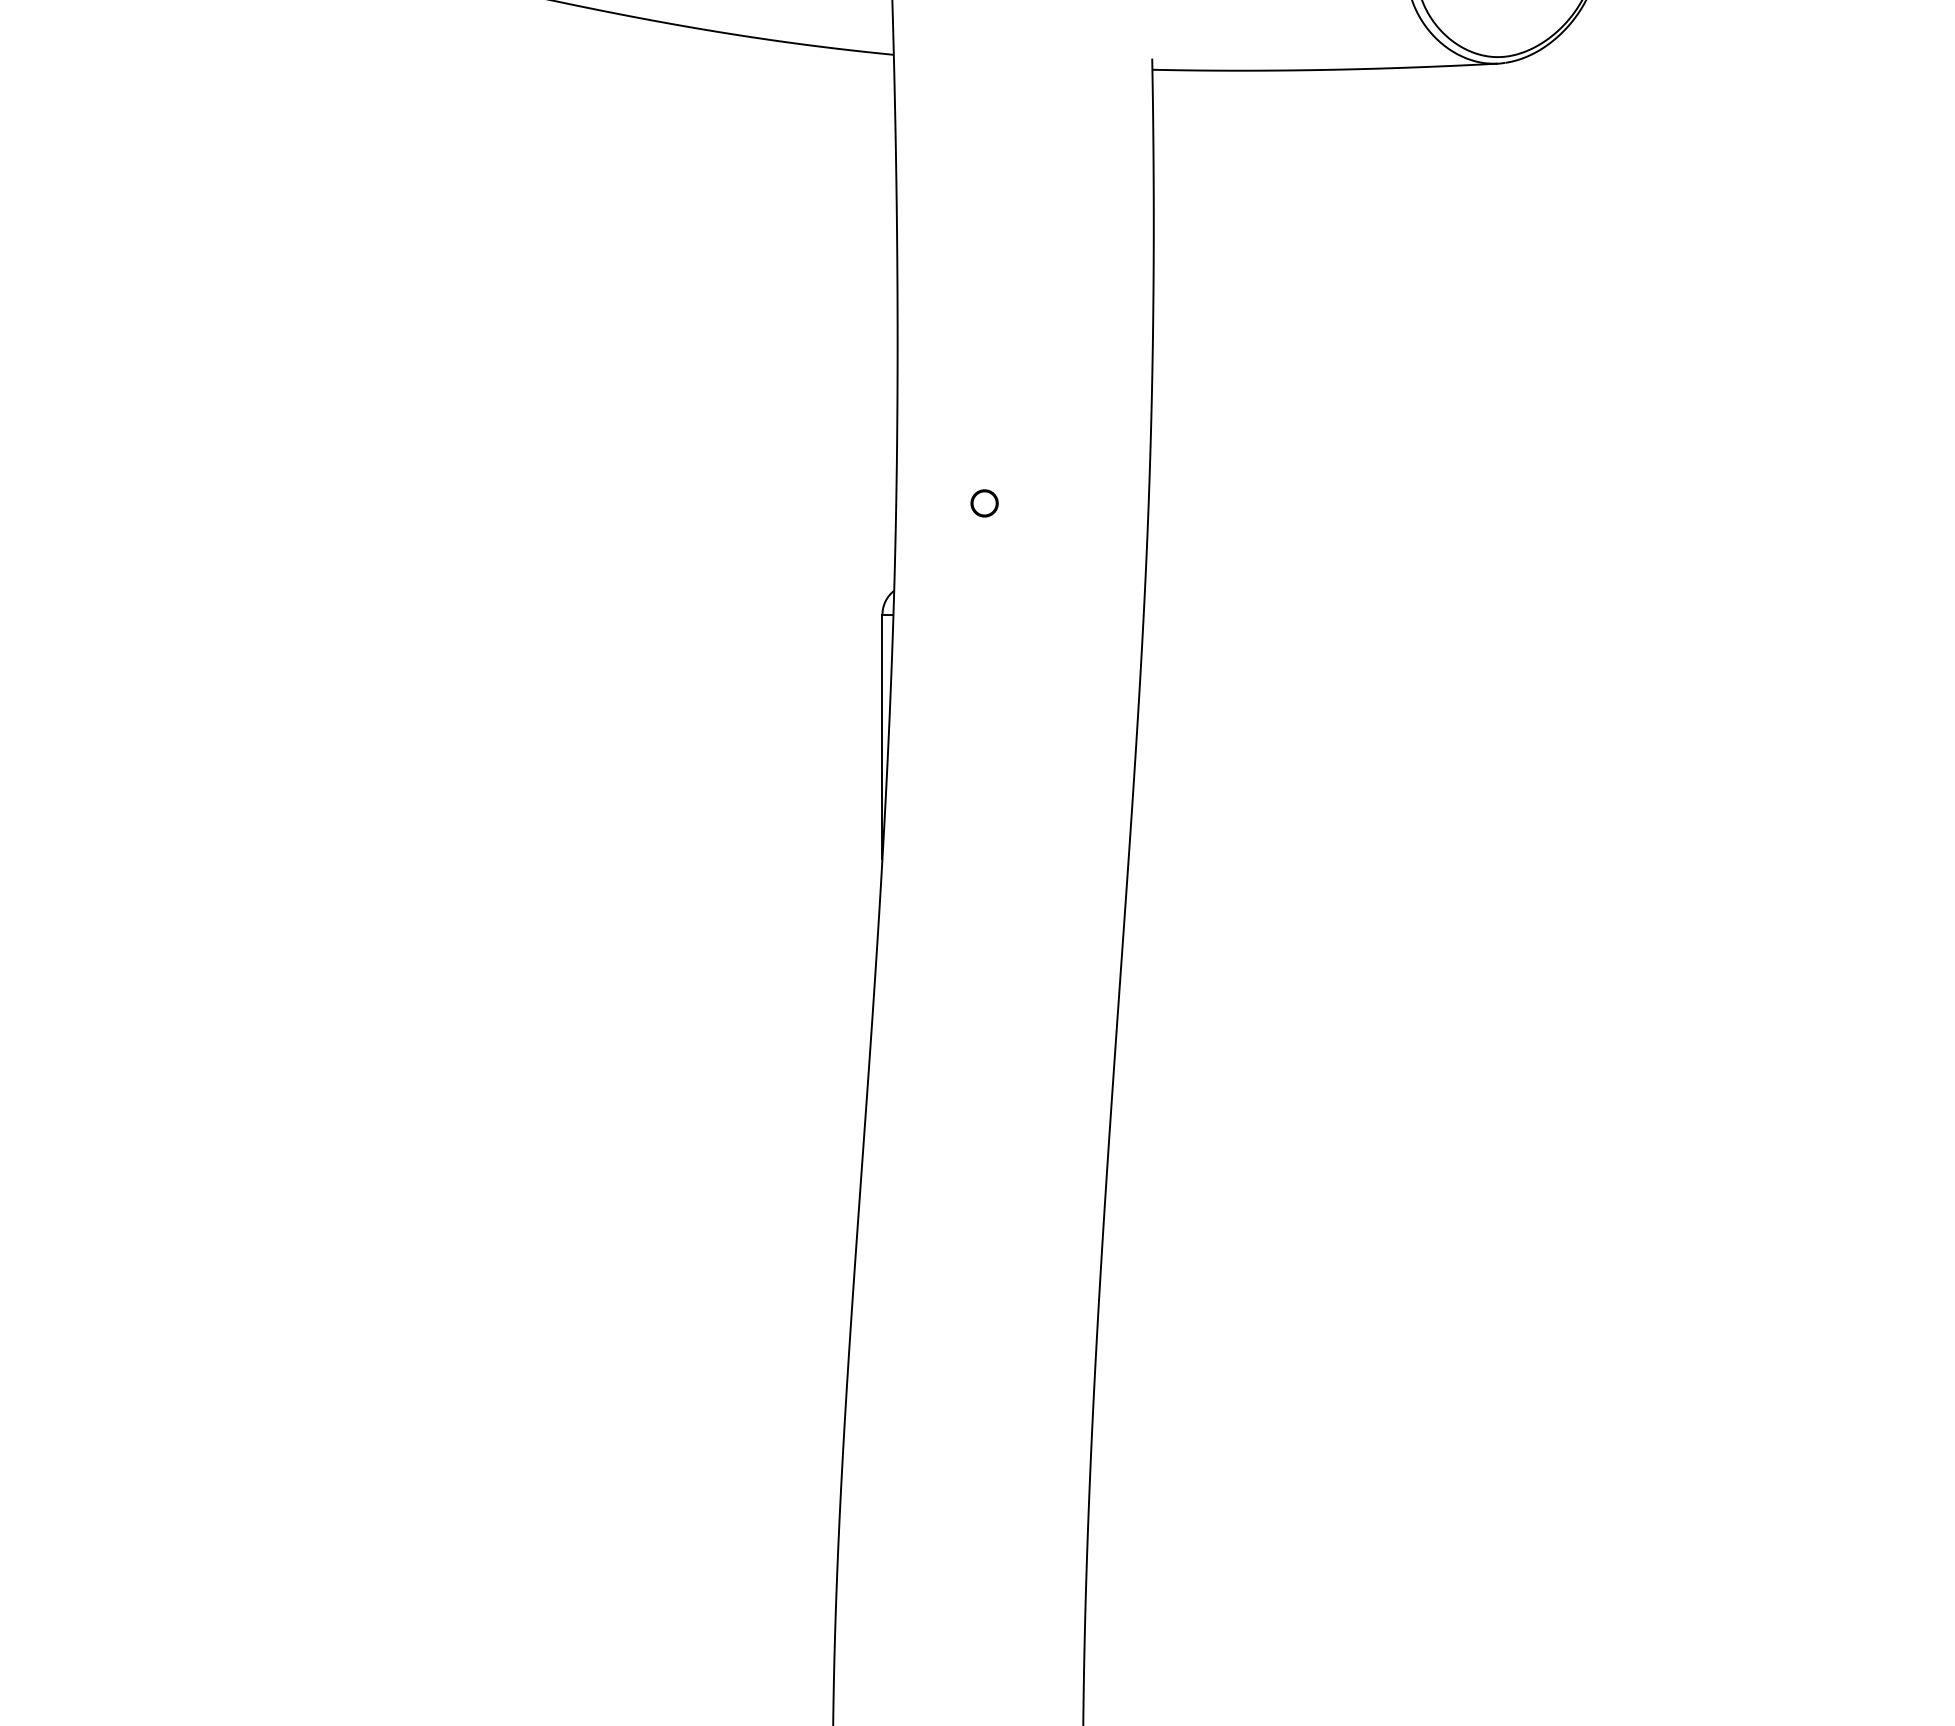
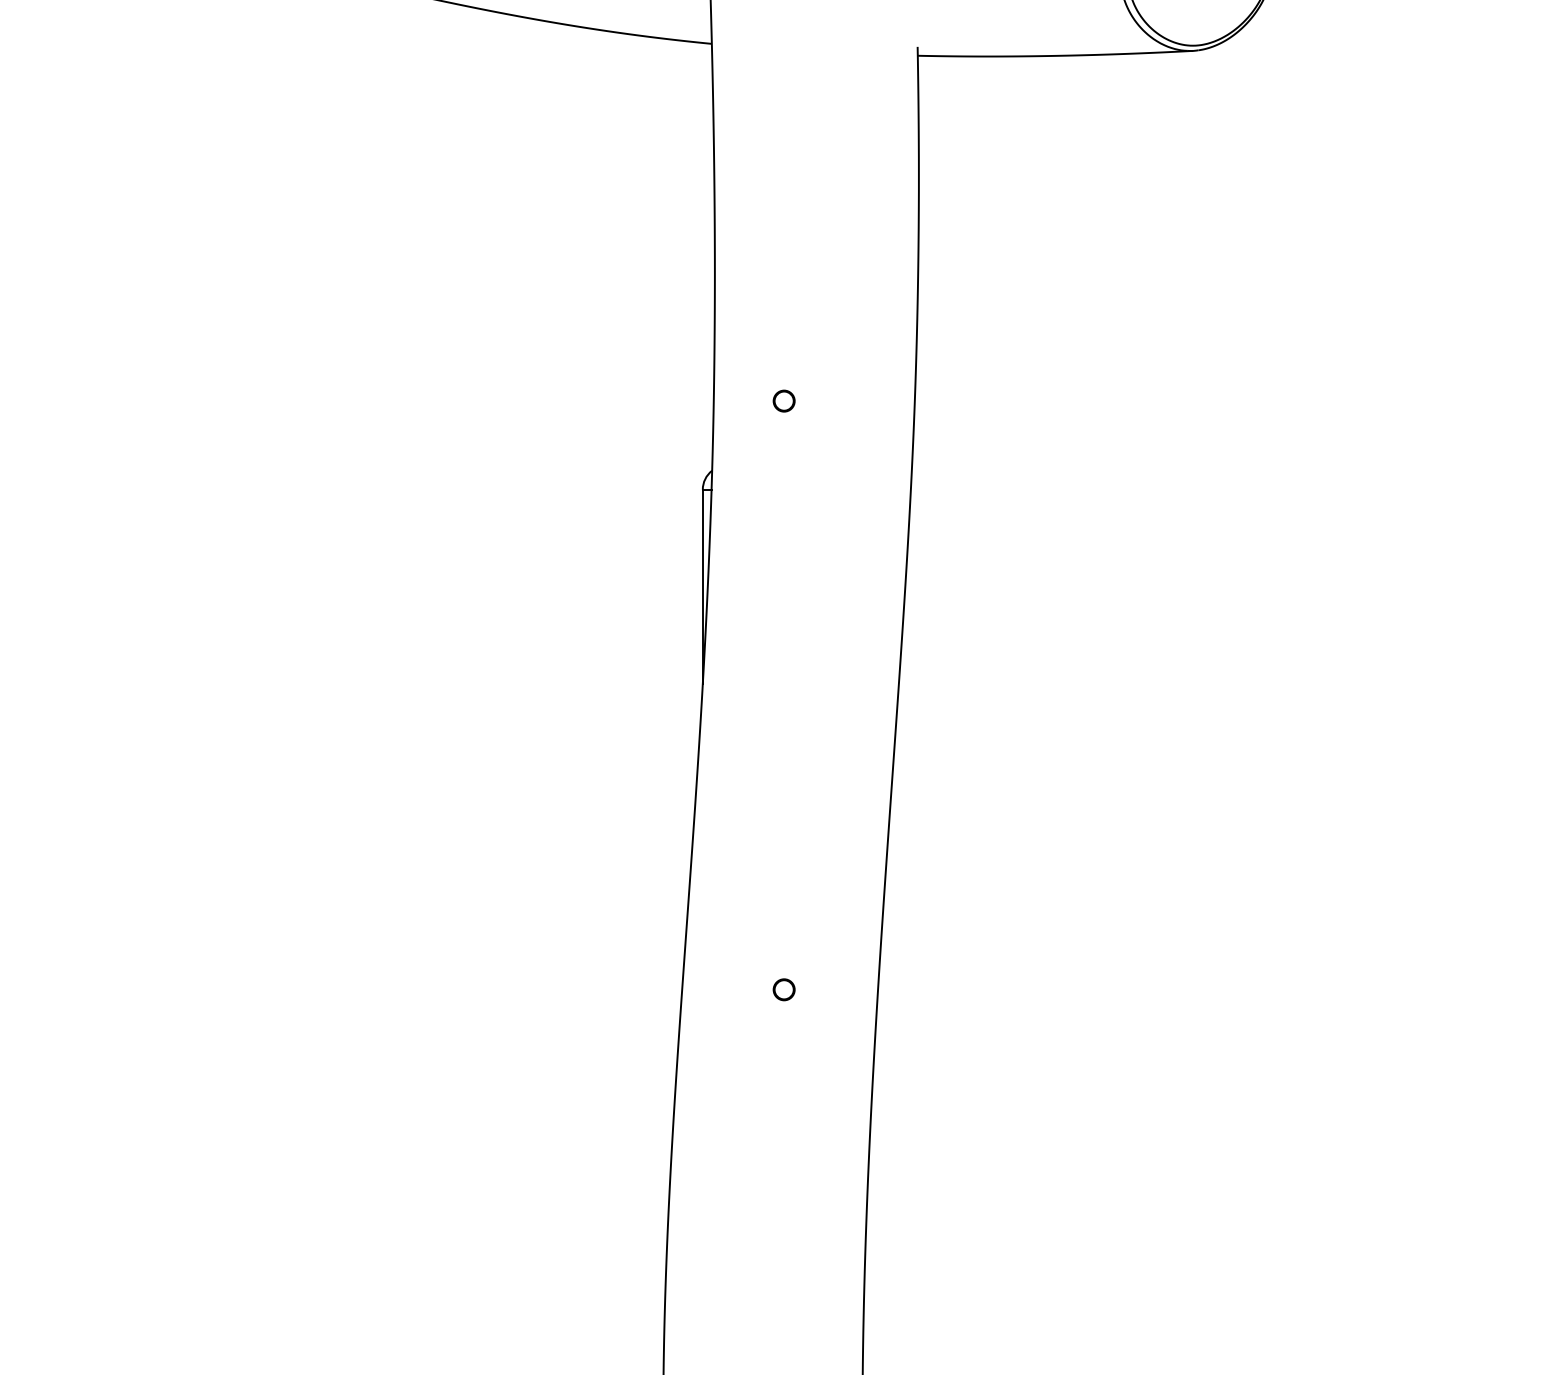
circle: (984, 1242) -> (784, 989), added

